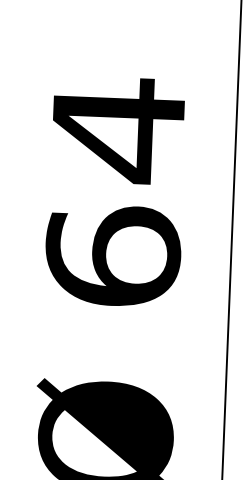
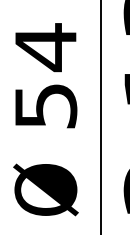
text: (112, 255) -> (45, 105), 64 -> 54

